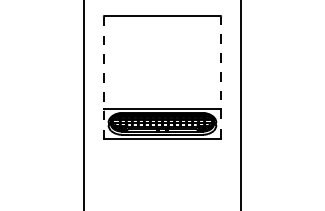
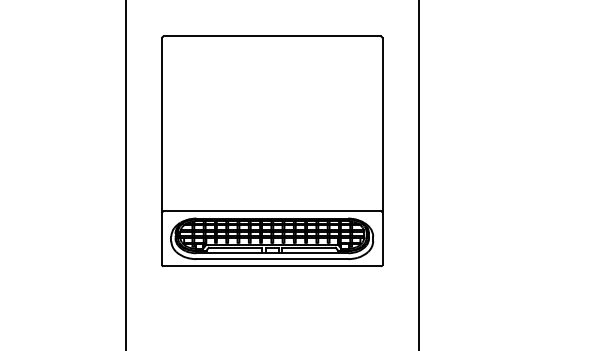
line: (103, 77) -> (161, 151), dashed -> solid
line: (221, 77) -> (382, 151), dashed -> solid

